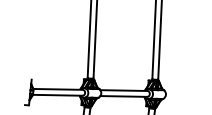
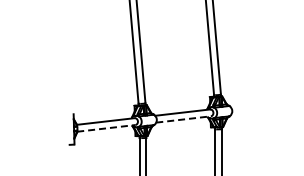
line: (57, 95) -> (106, 128), solid -> dashed
line: (124, 96) -> (184, 119), solid -> dashed

